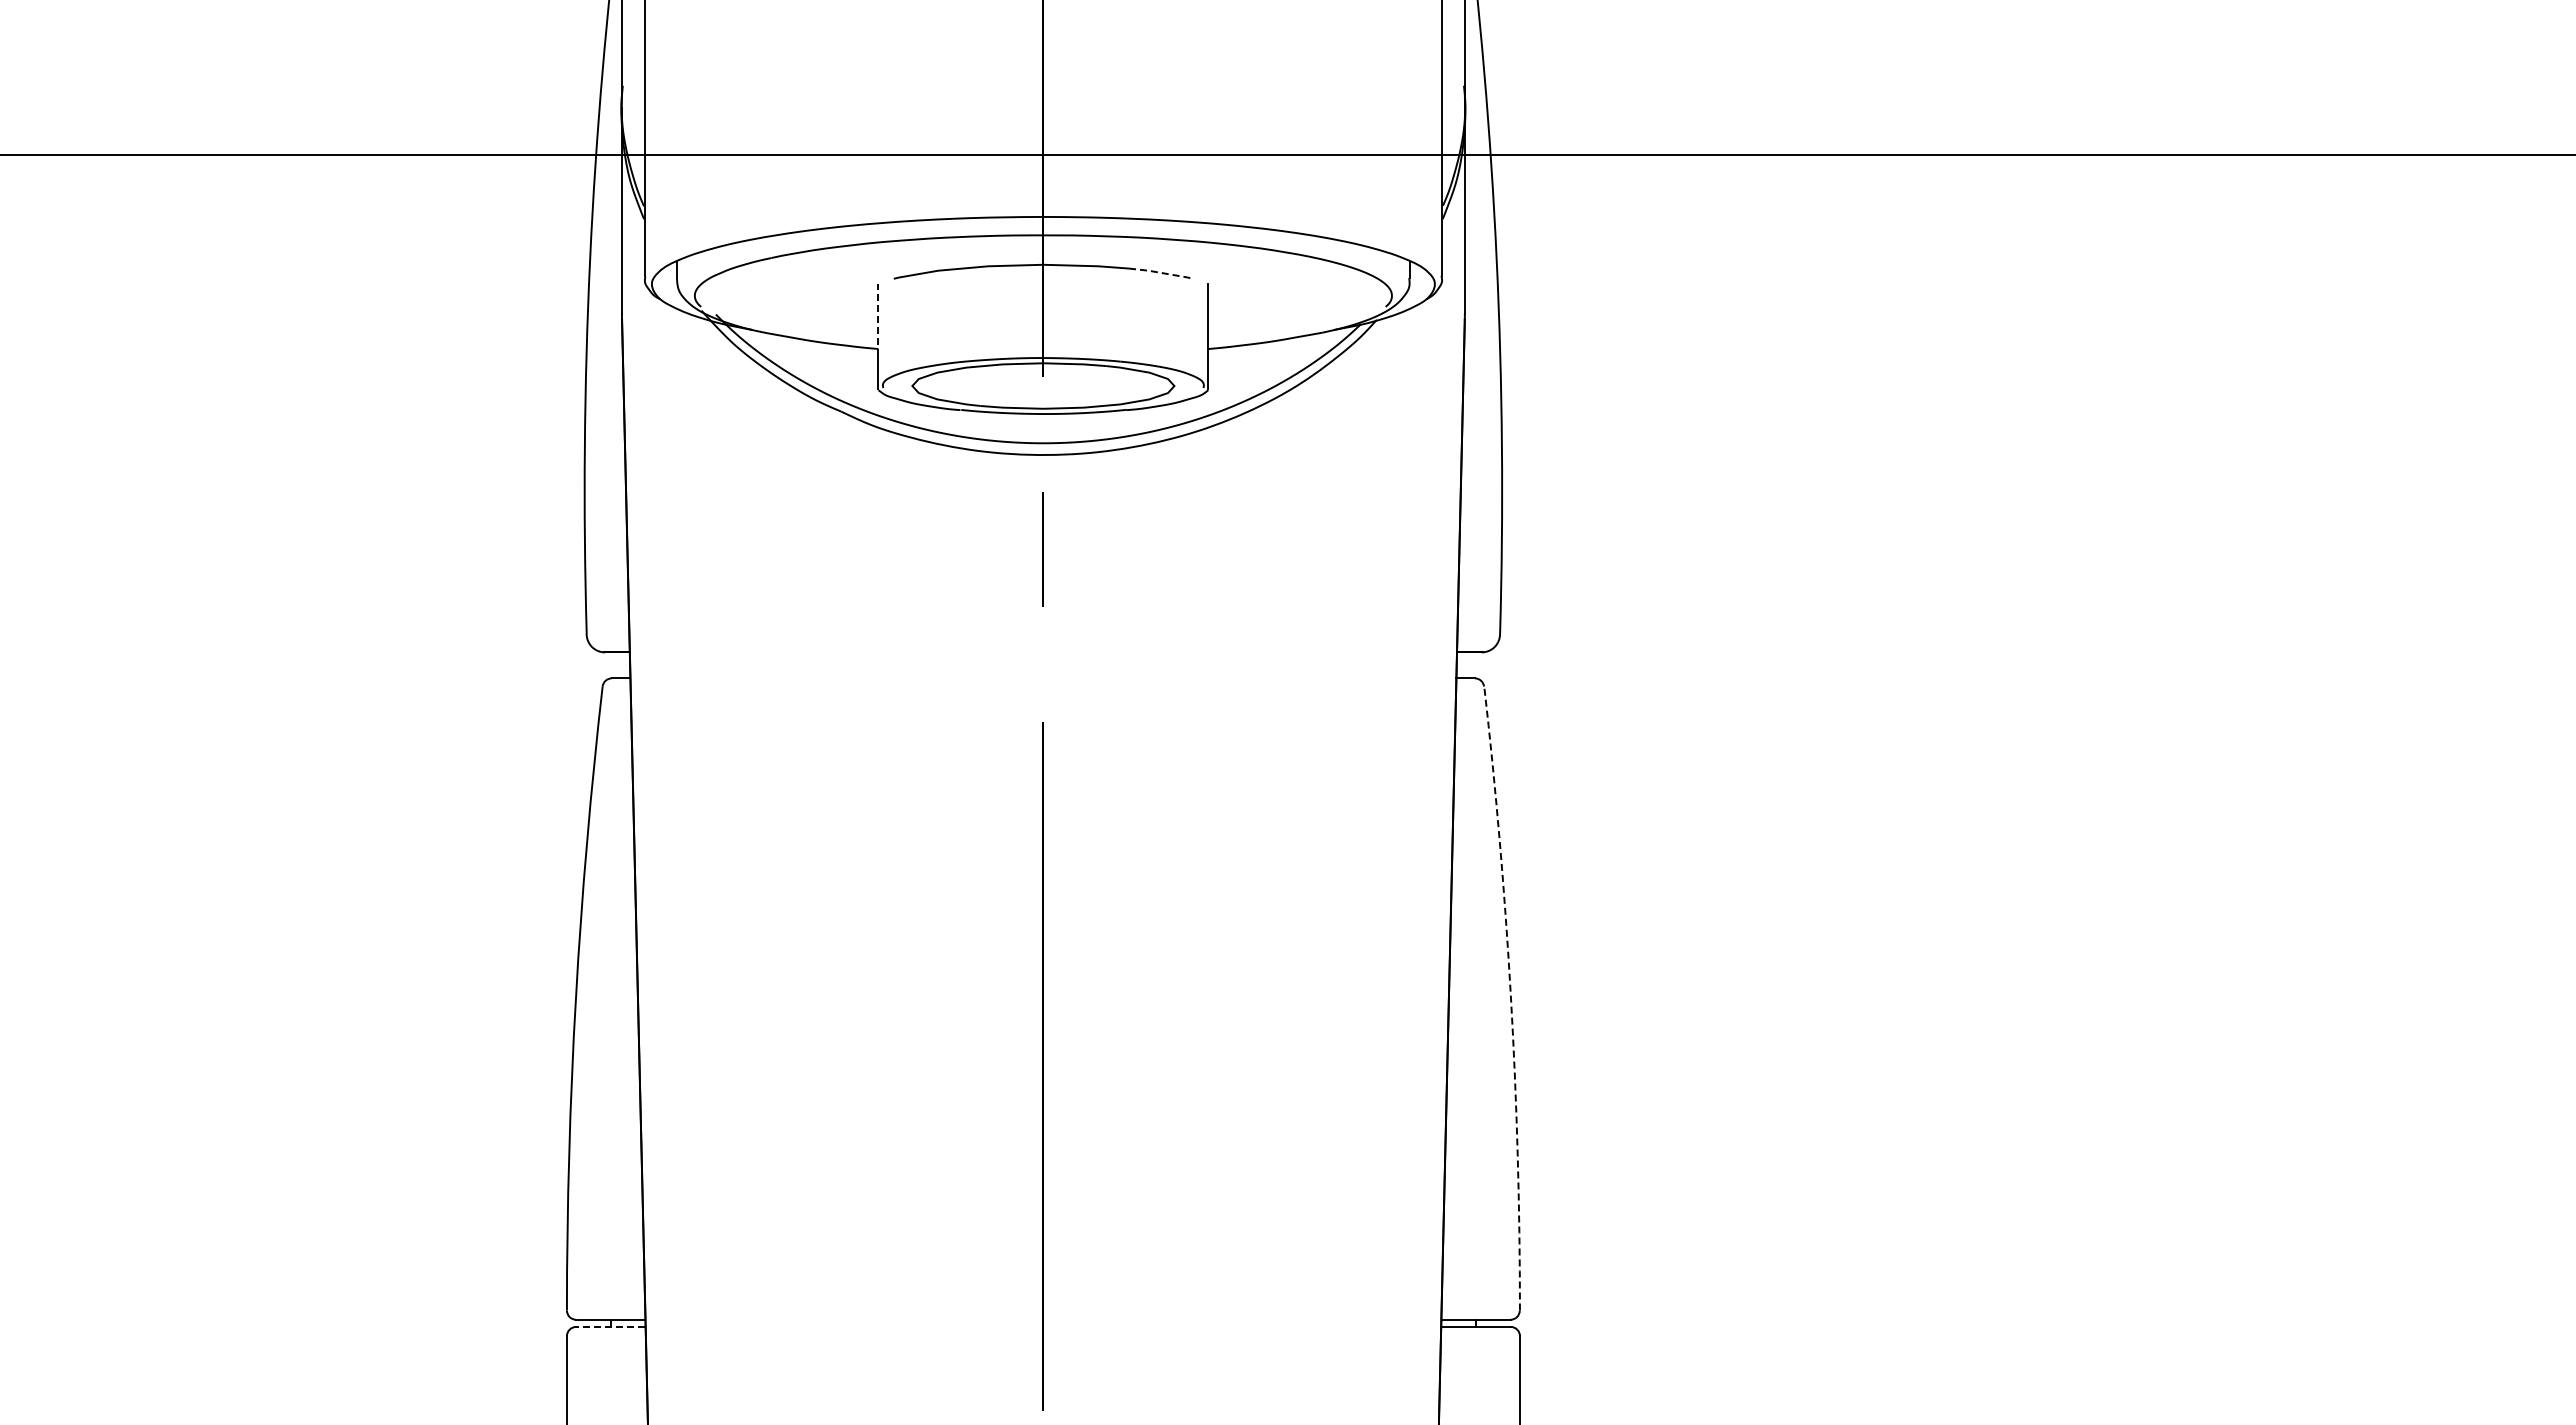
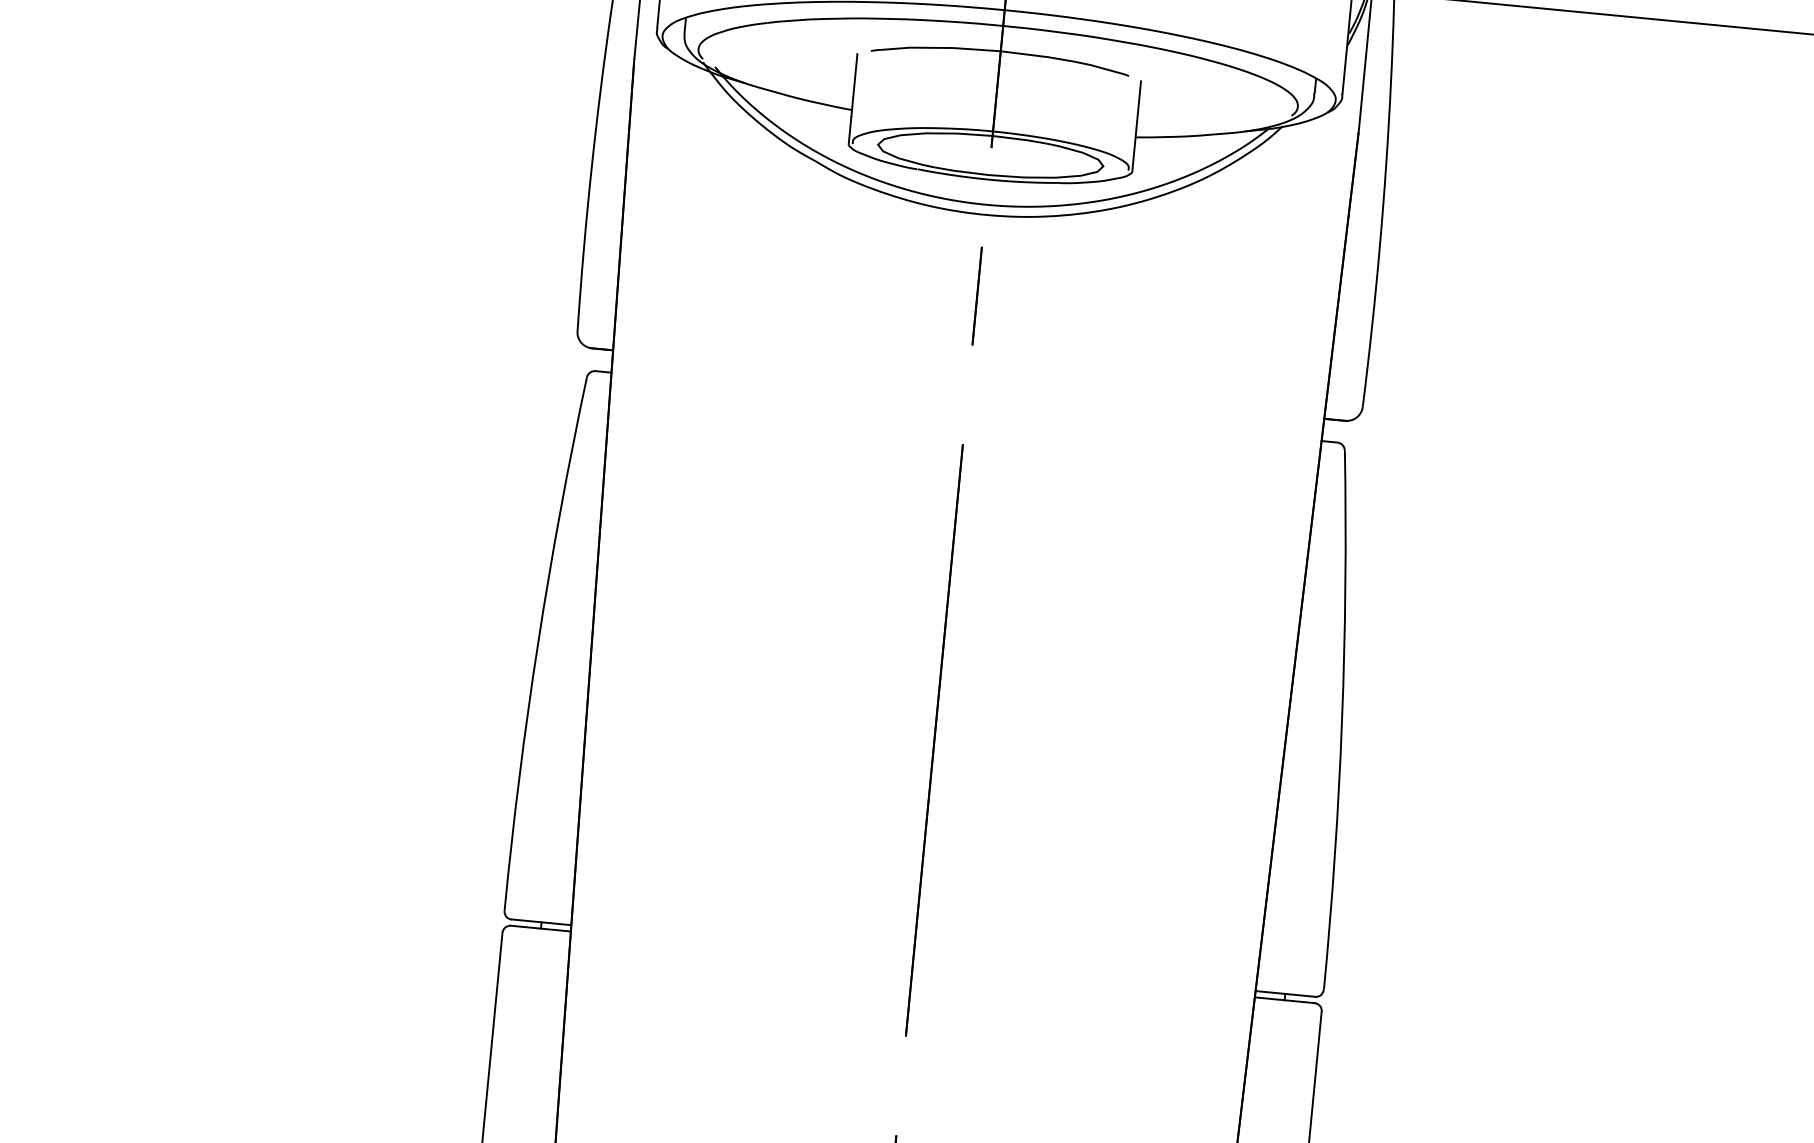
line: (1161, 273) -> (1101, 68), dashed -> solid
line: (878, 319) -> (854, 84), dashed -> solid
arc: (1510, 997) -> (1341, 719), dashed -> solid
line: (610, 1326) -> (540, 928), dashed -> solid

